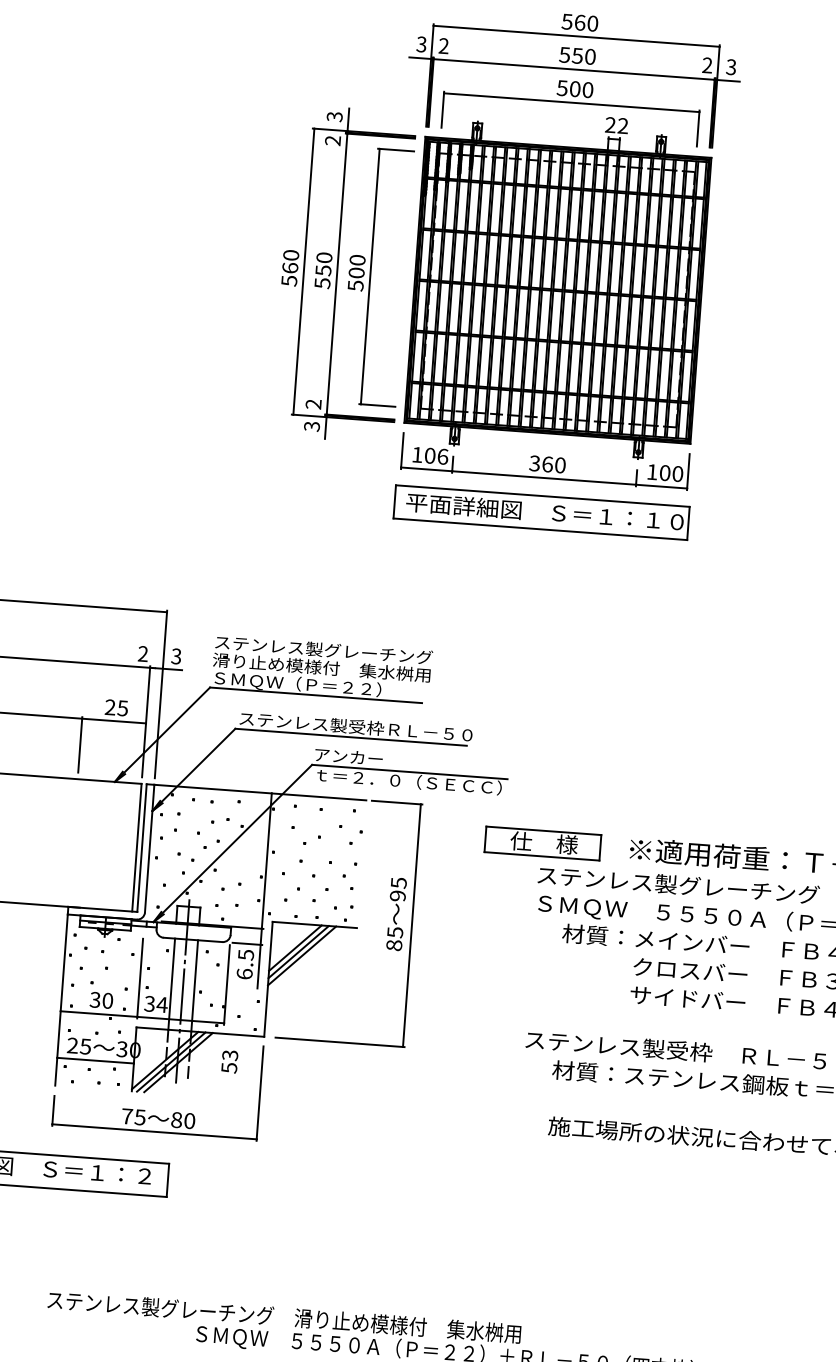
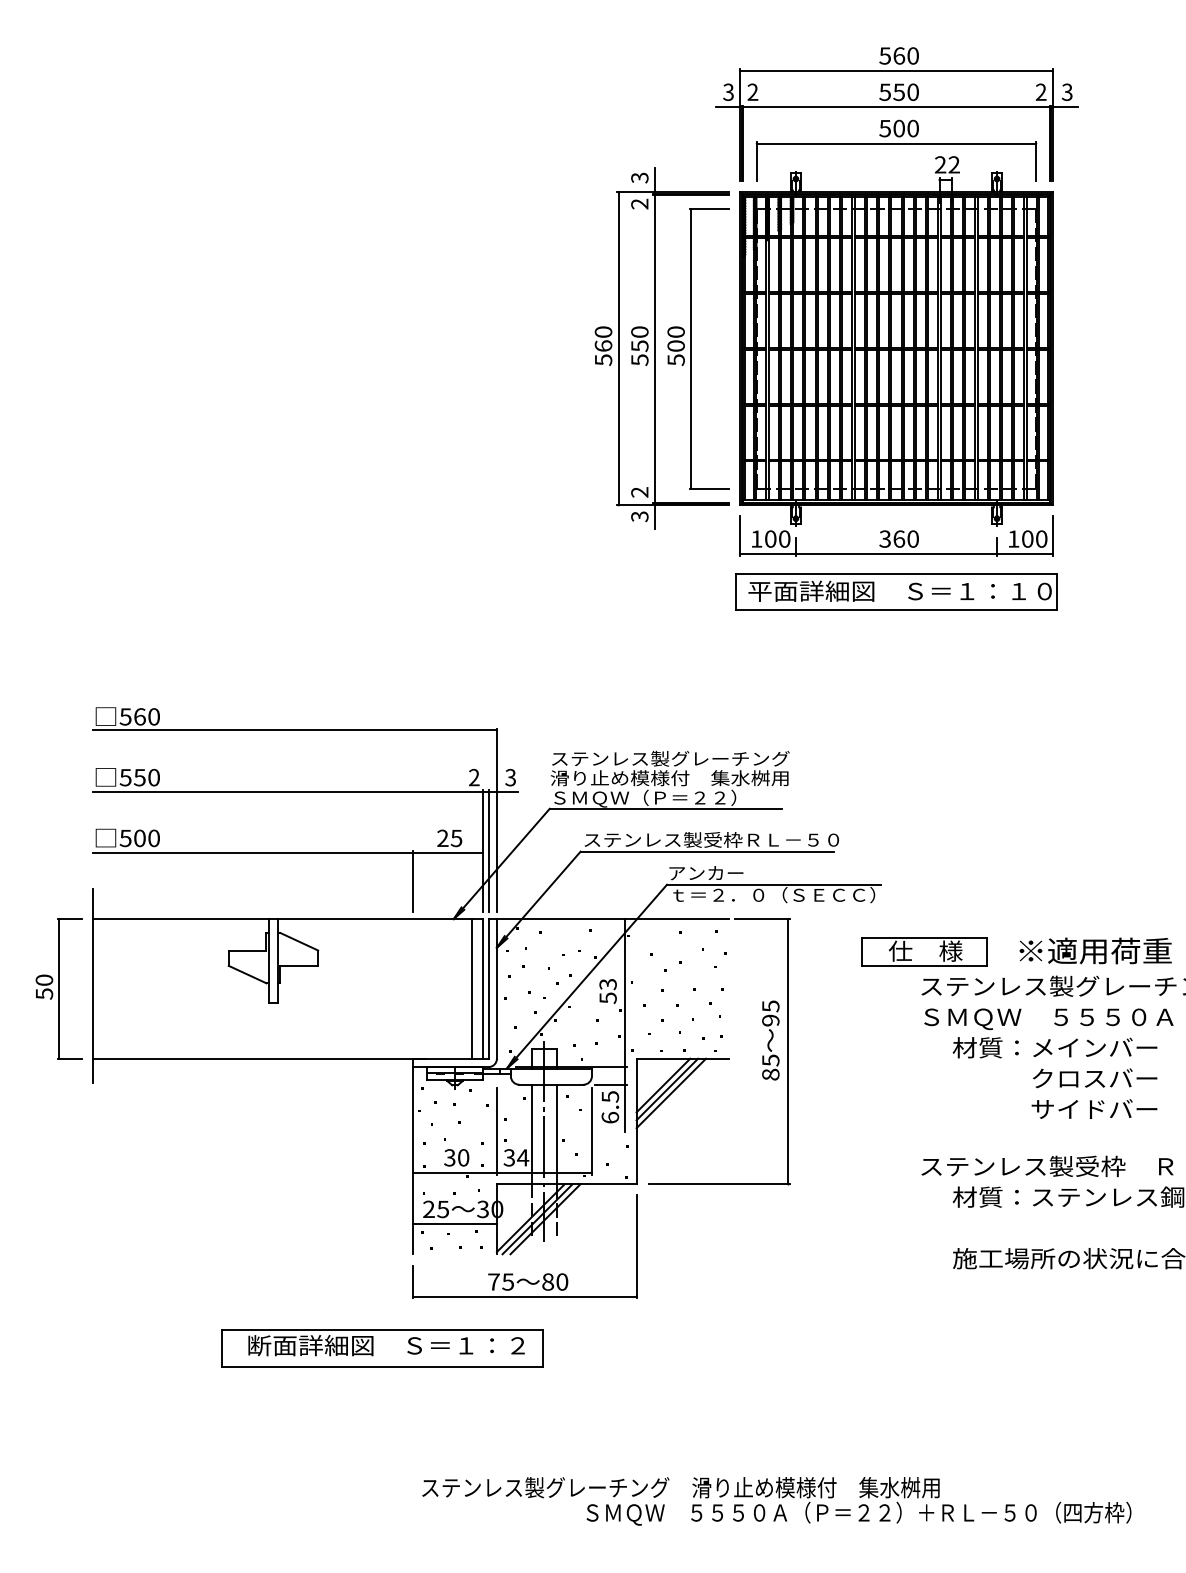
text: (442, 456) -> (784, 538), 106 -> 100
line: (151, 721) -> (488, 850), added
line: (126, 846) -> (471, 988), added
text: (229, 1061) -> (607, 991), moved

